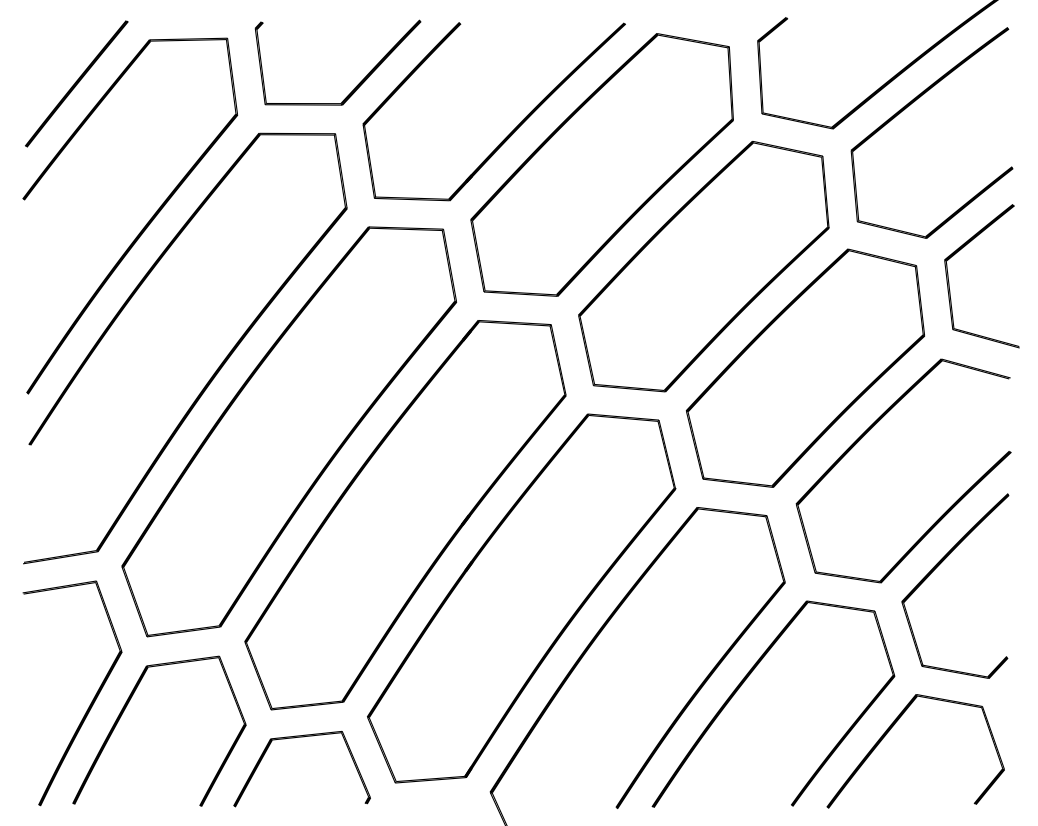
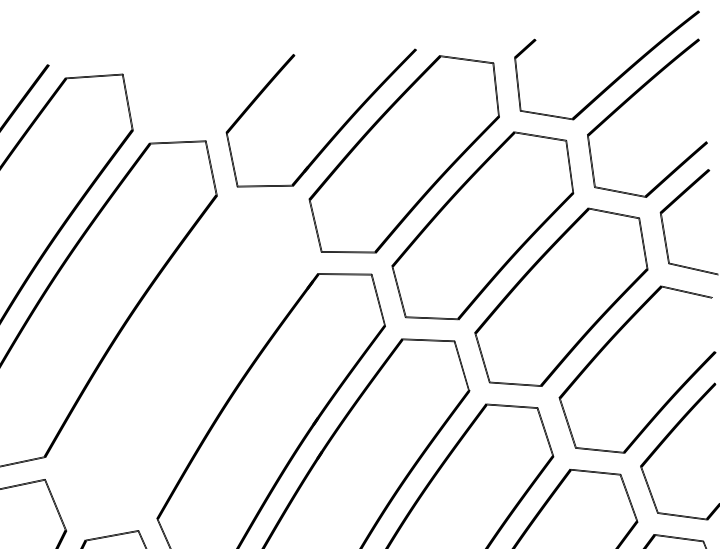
part: (358, 83) -> (221, 102), removed
part: (288, 431) -> (181, 362), removed

